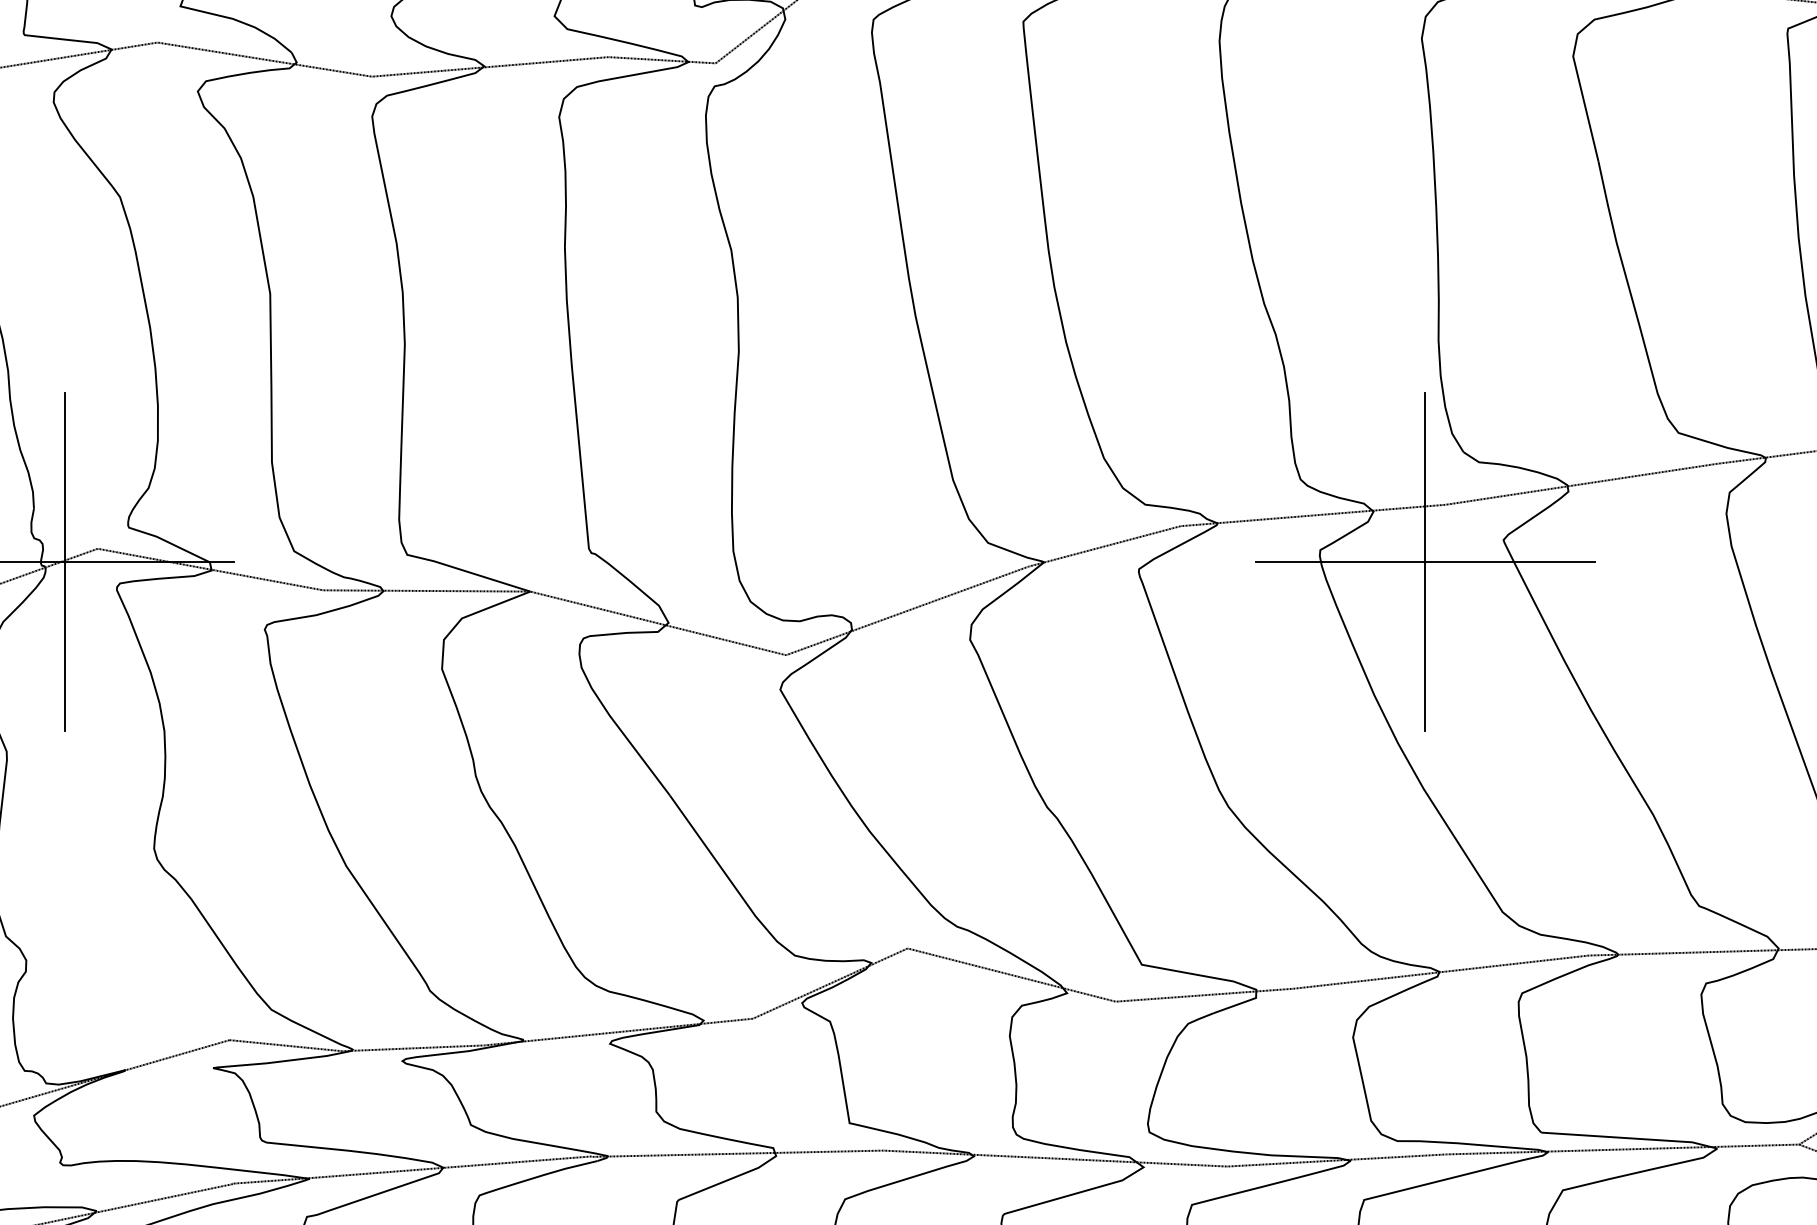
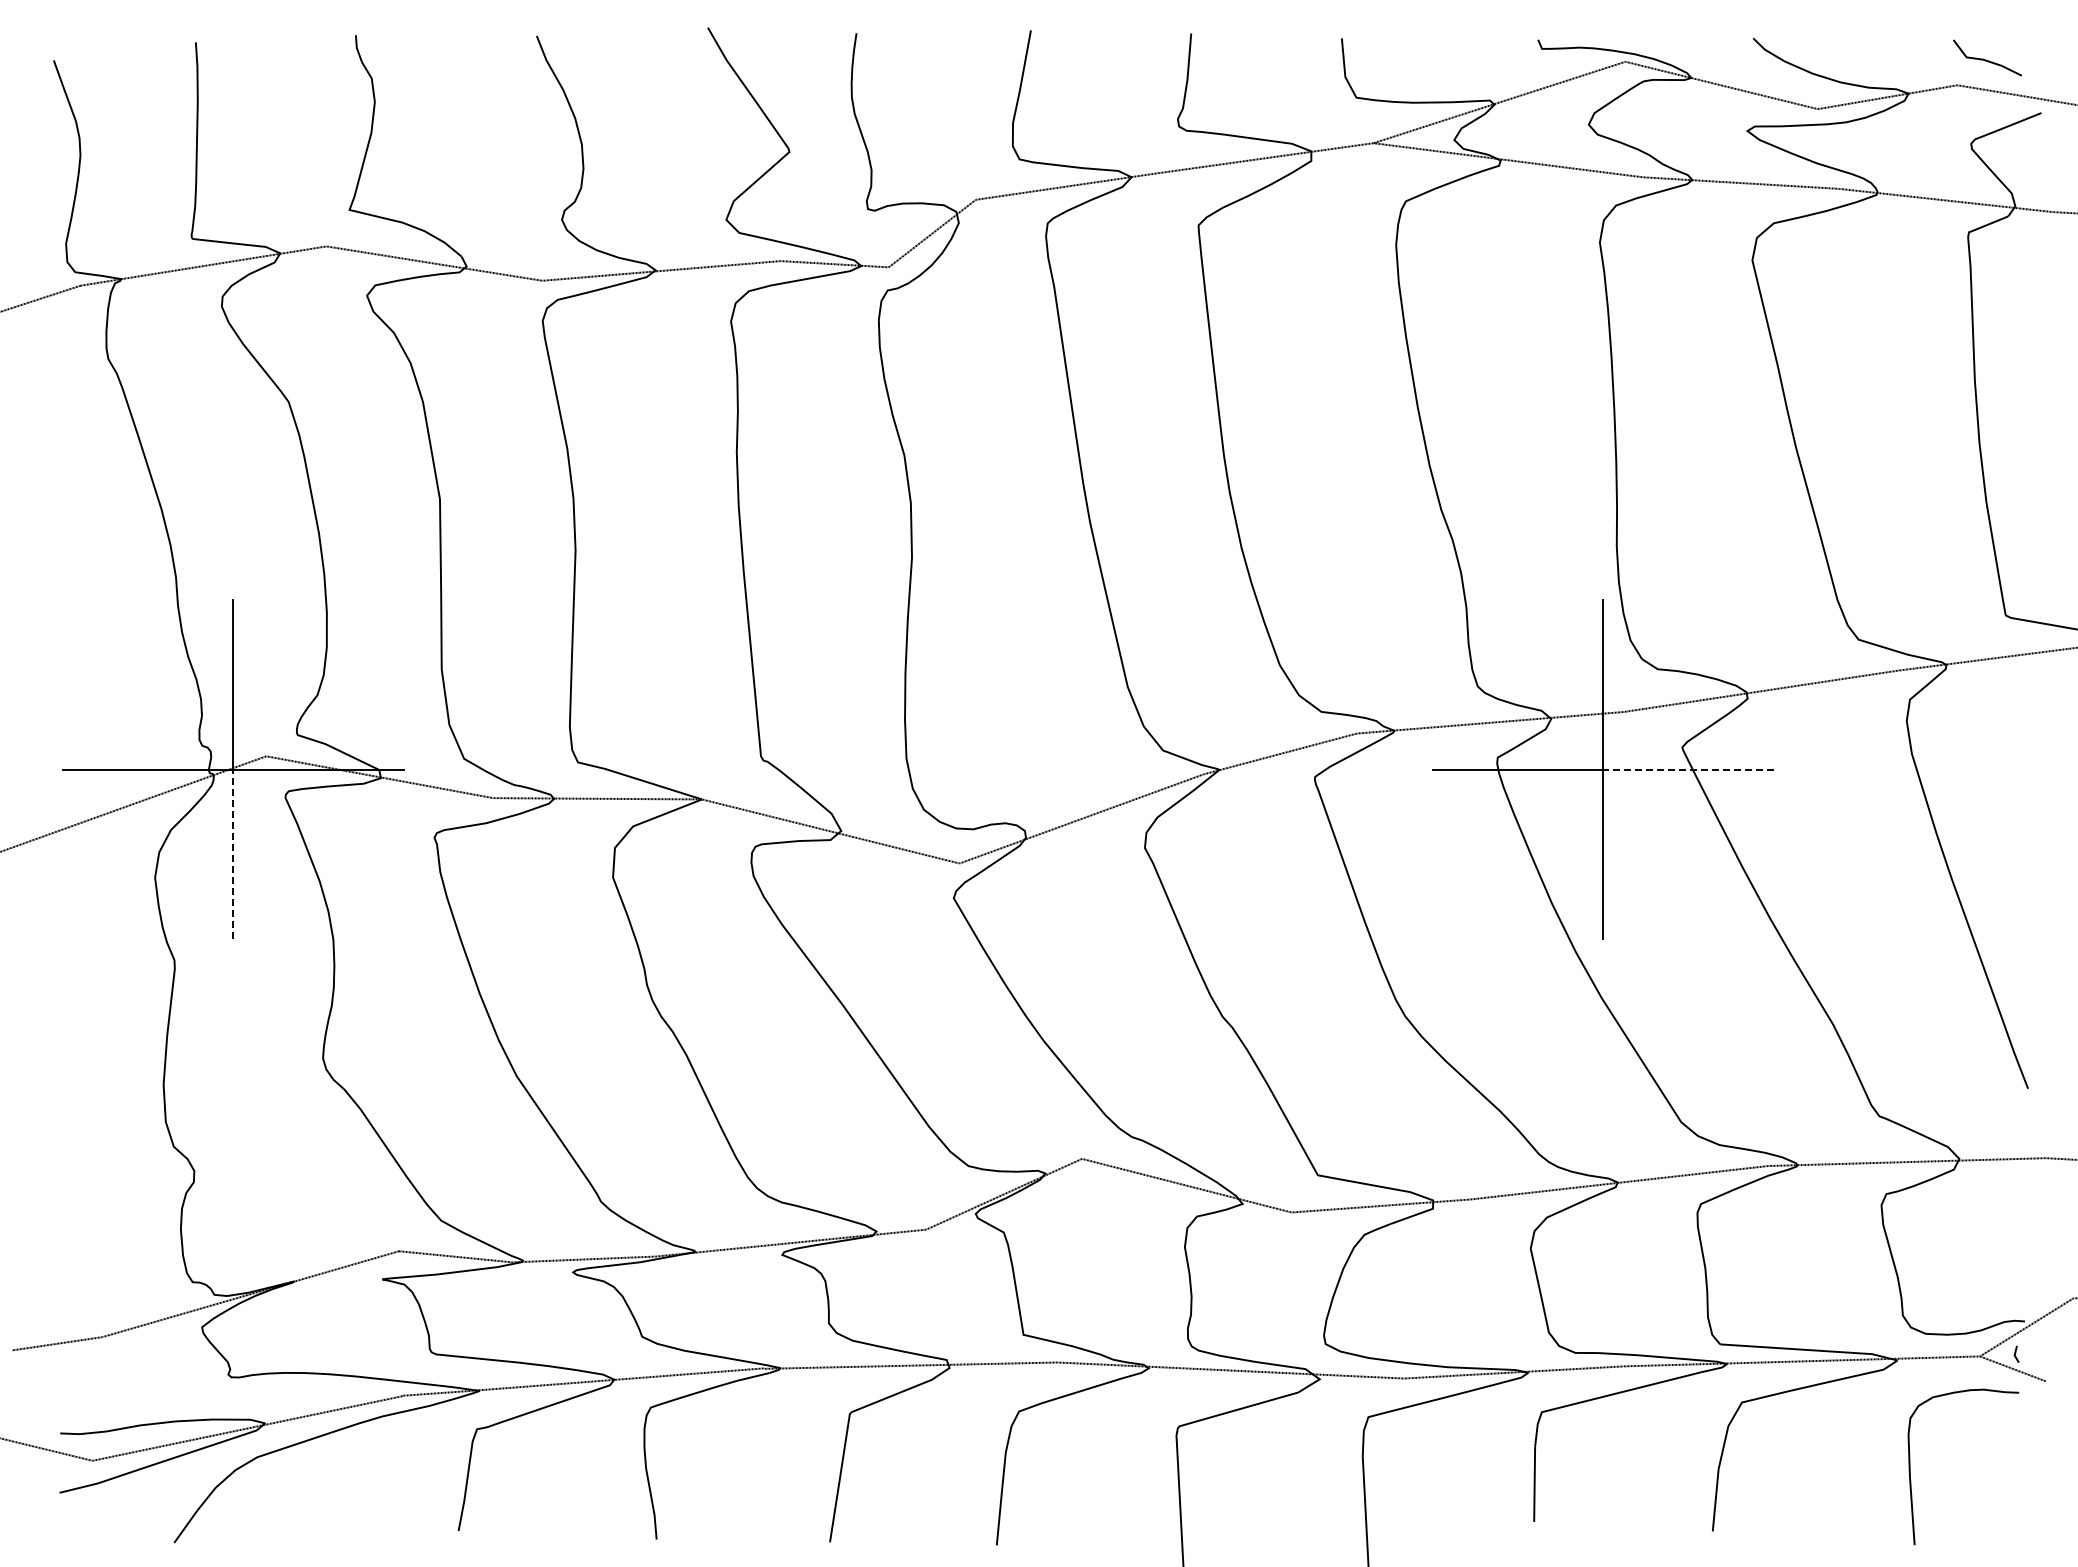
line: (1509, 561) -> (1688, 769), solid -> dashed
line: (65, 646) -> (233, 854), solid -> dashed

